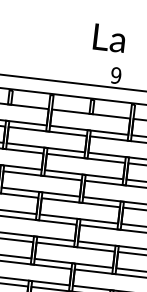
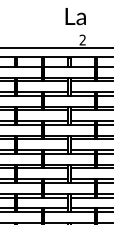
text: (115, 74) -> (82, 39), 9 -> 2

